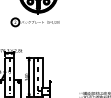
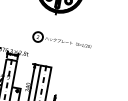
part: (34, 22) -> (60, 41), moved

